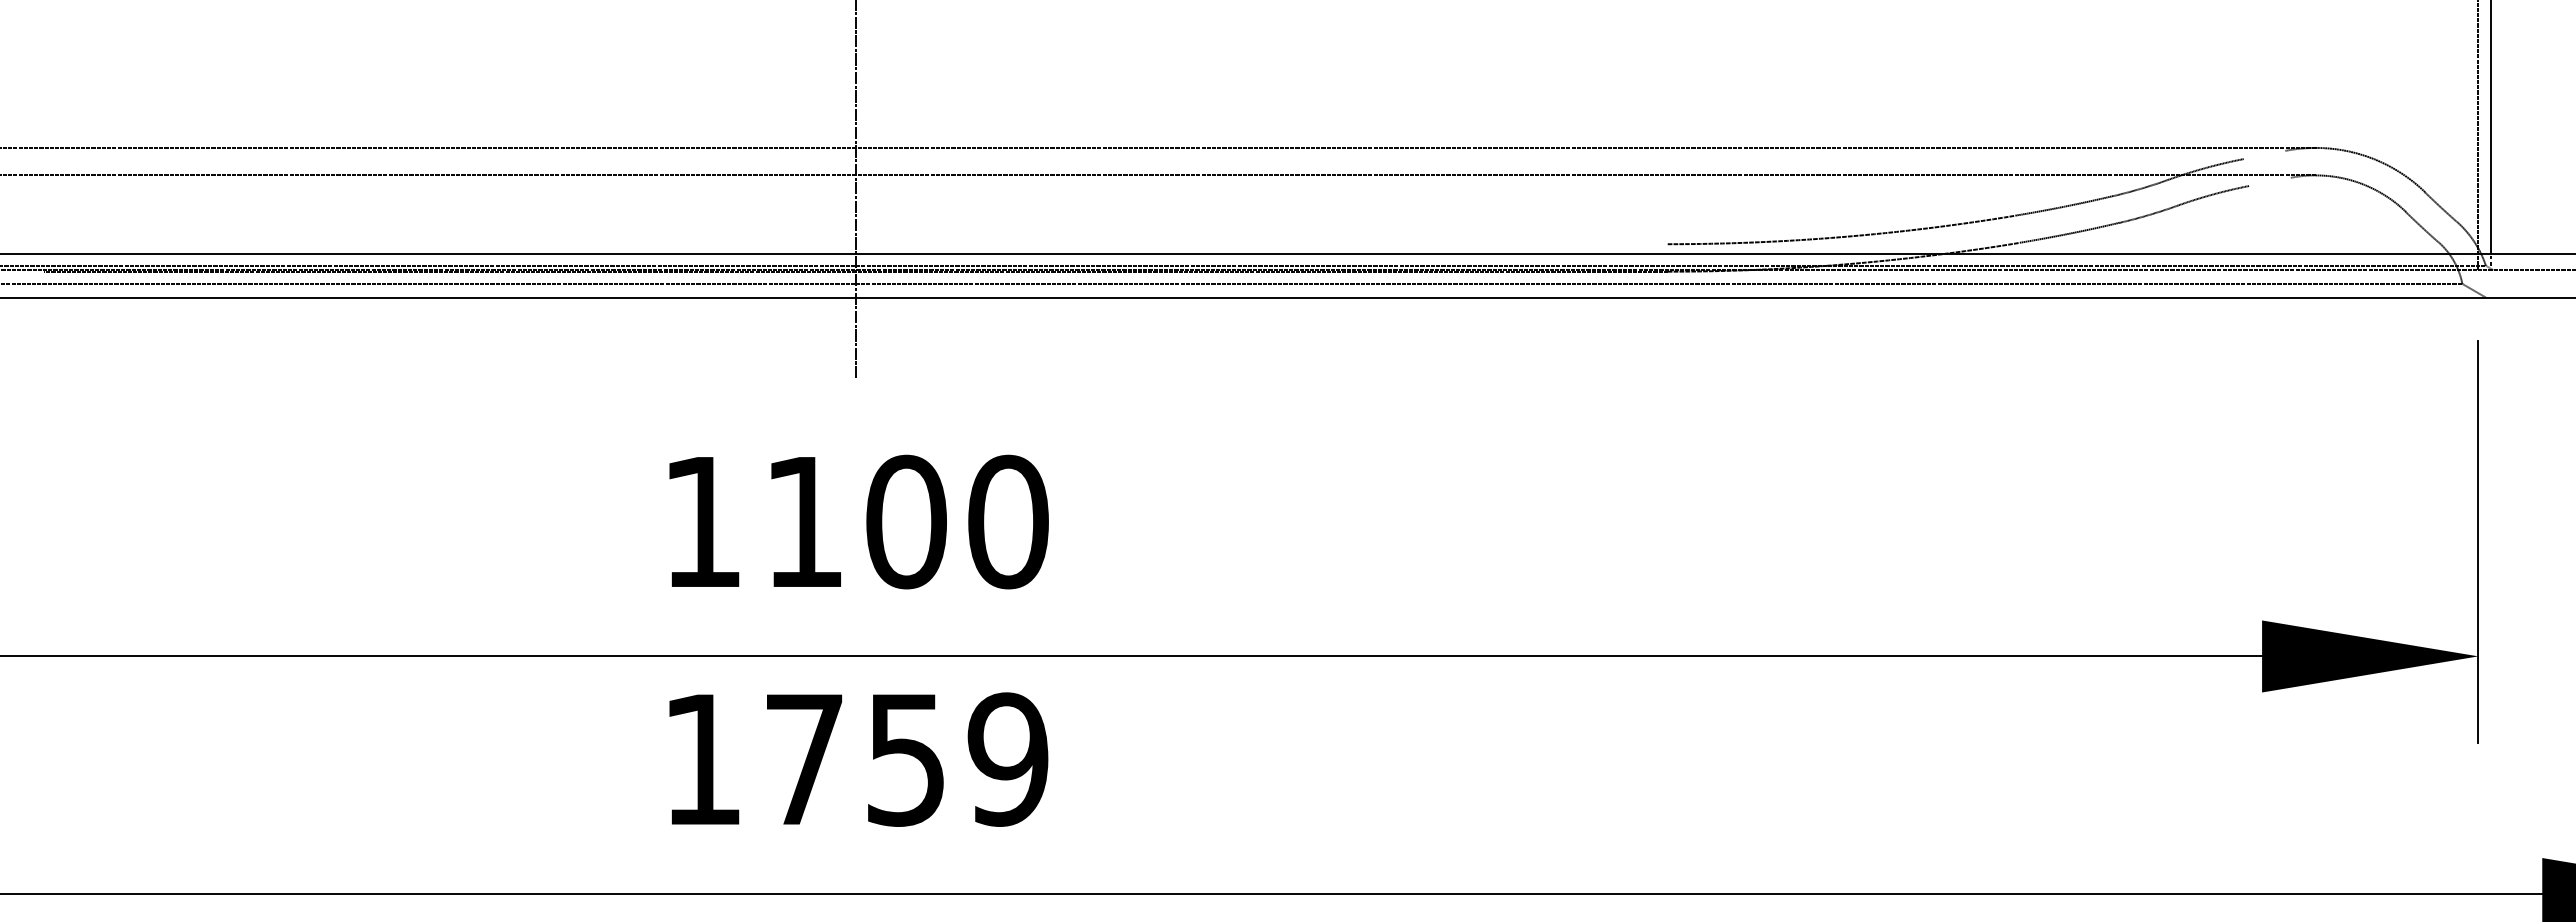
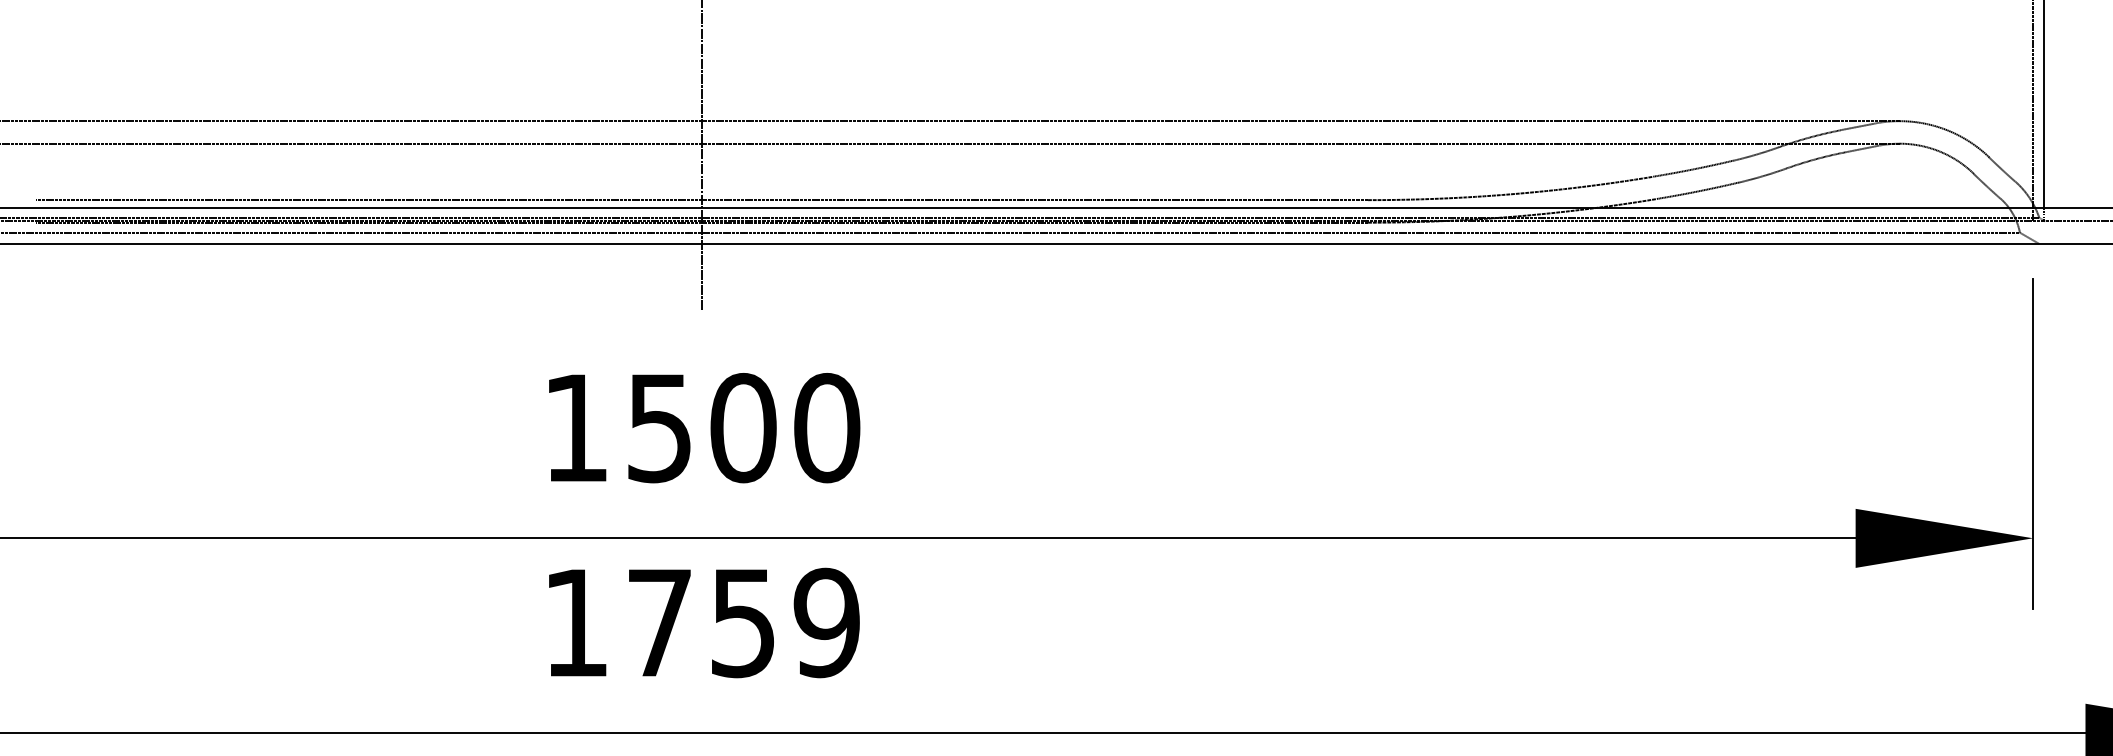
line: (2264, 154) -> (1857, 126), added
line: (2269, 181) -> (1861, 148), added
line: (855, 244) -> (701, 200), added
text: (803, 523) -> (659, 429), 1100 -> 1500

